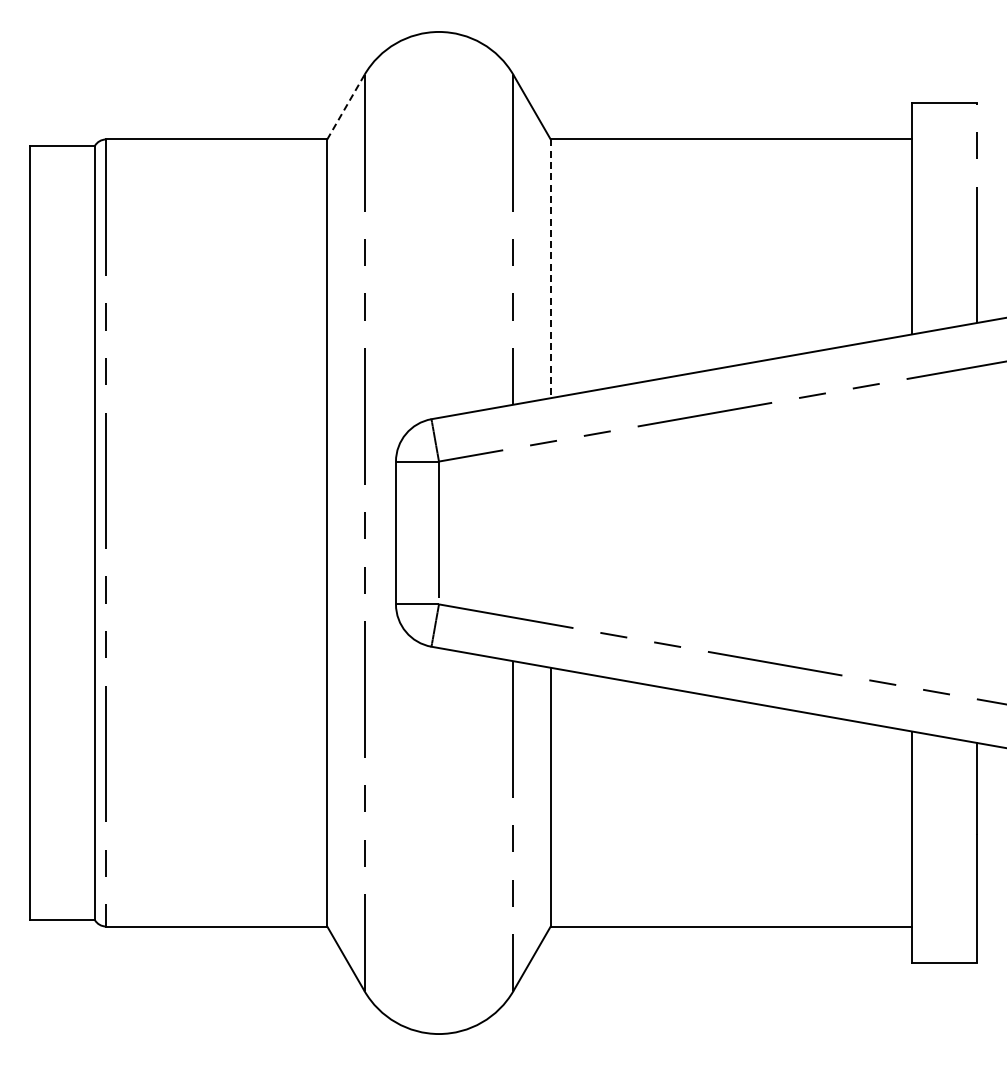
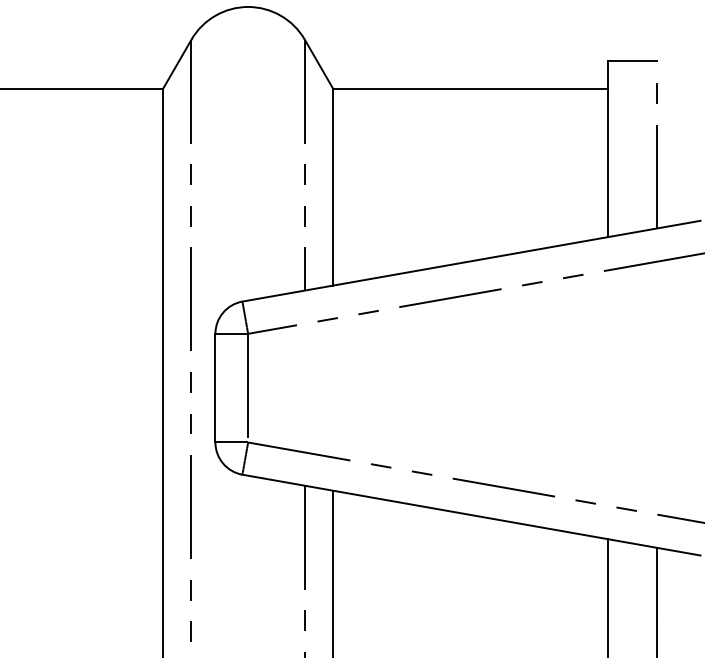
line: (345, 107) -> (177, 64), dashed -> solid
line: (550, 269) -> (332, 187), dashed -> solid

